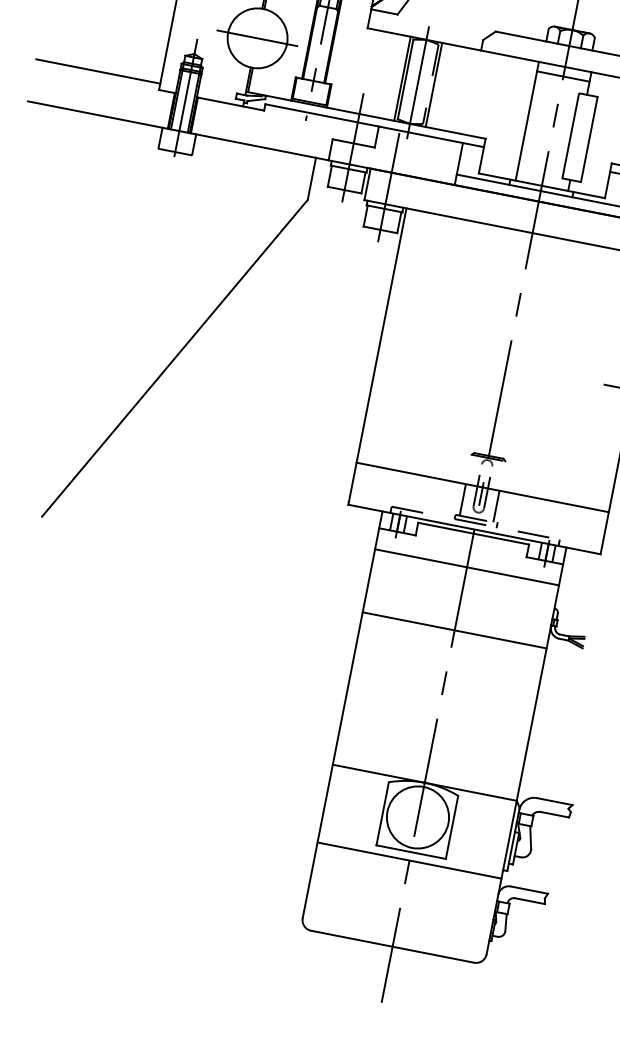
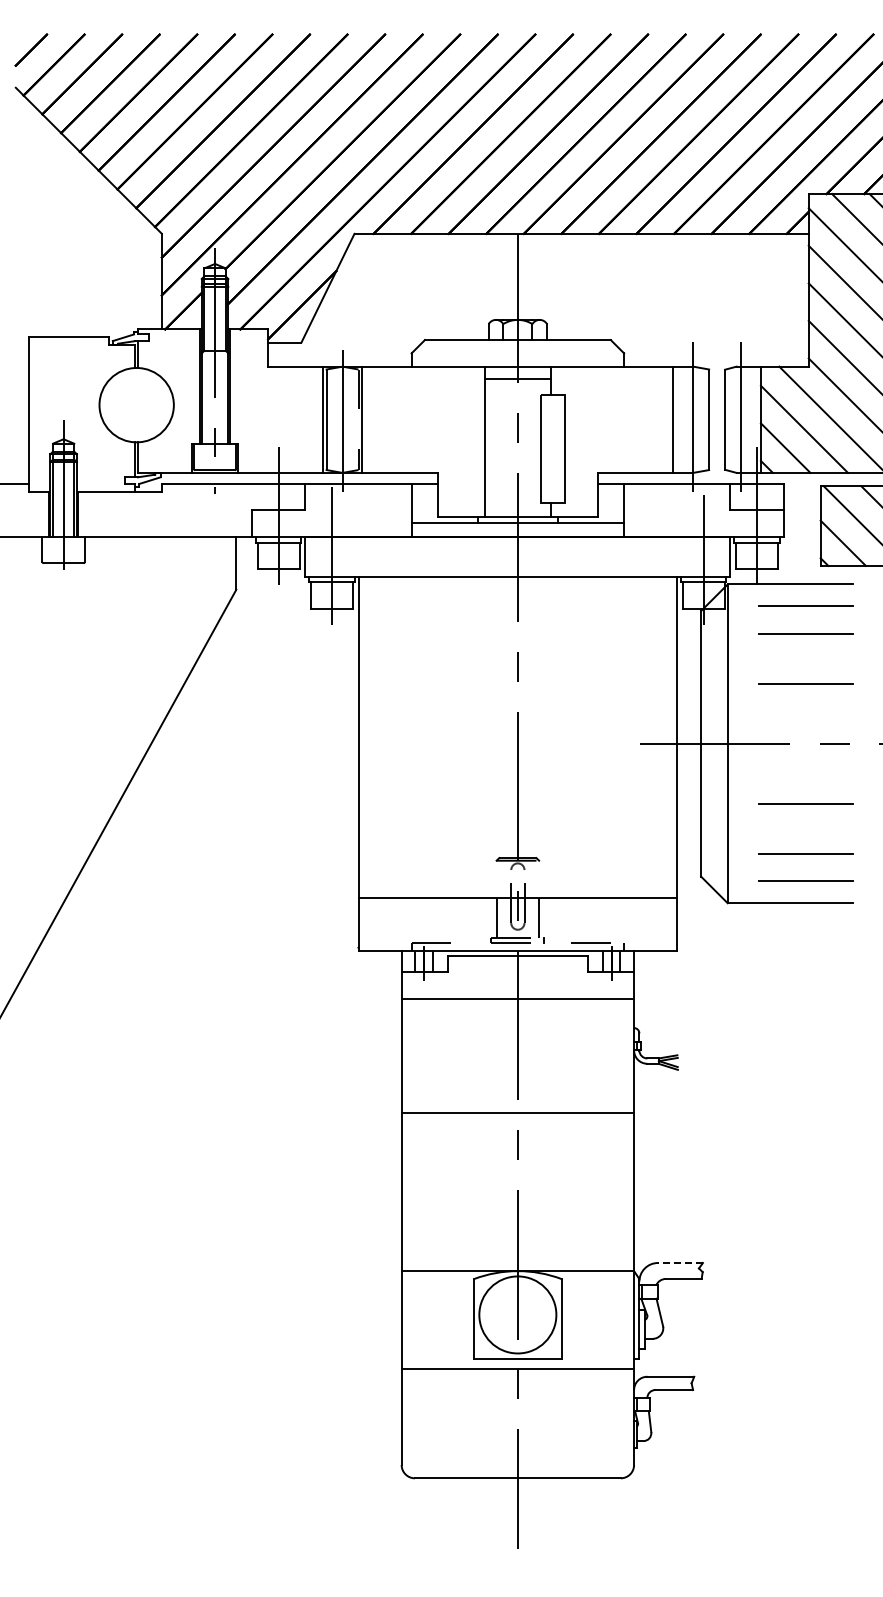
line: (256, 38) -> (135, 405), removed
line: (454, 630) -> (517, 1112), moved
line: (554, 801) -> (679, 1262), solid -> dashed

